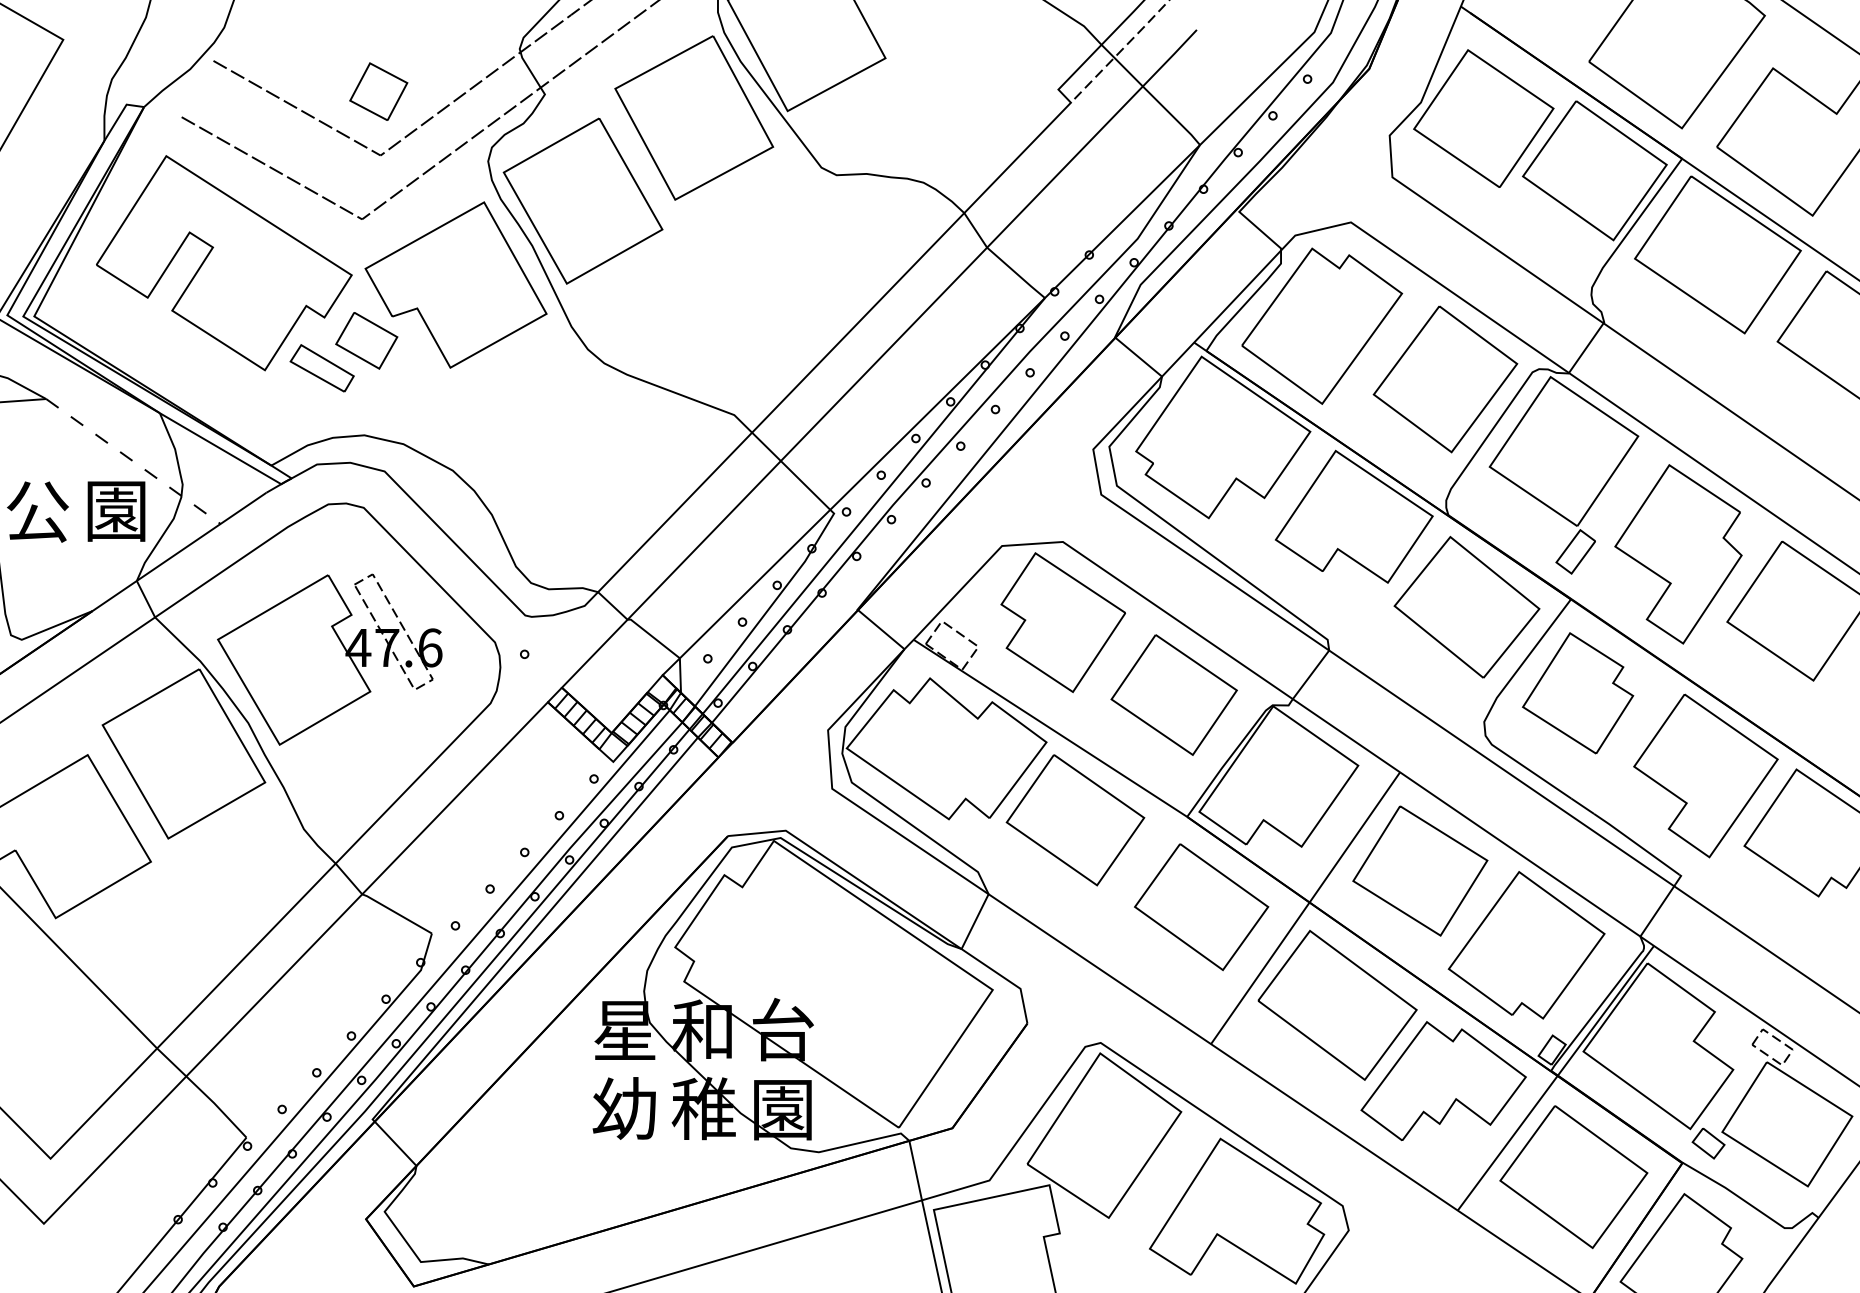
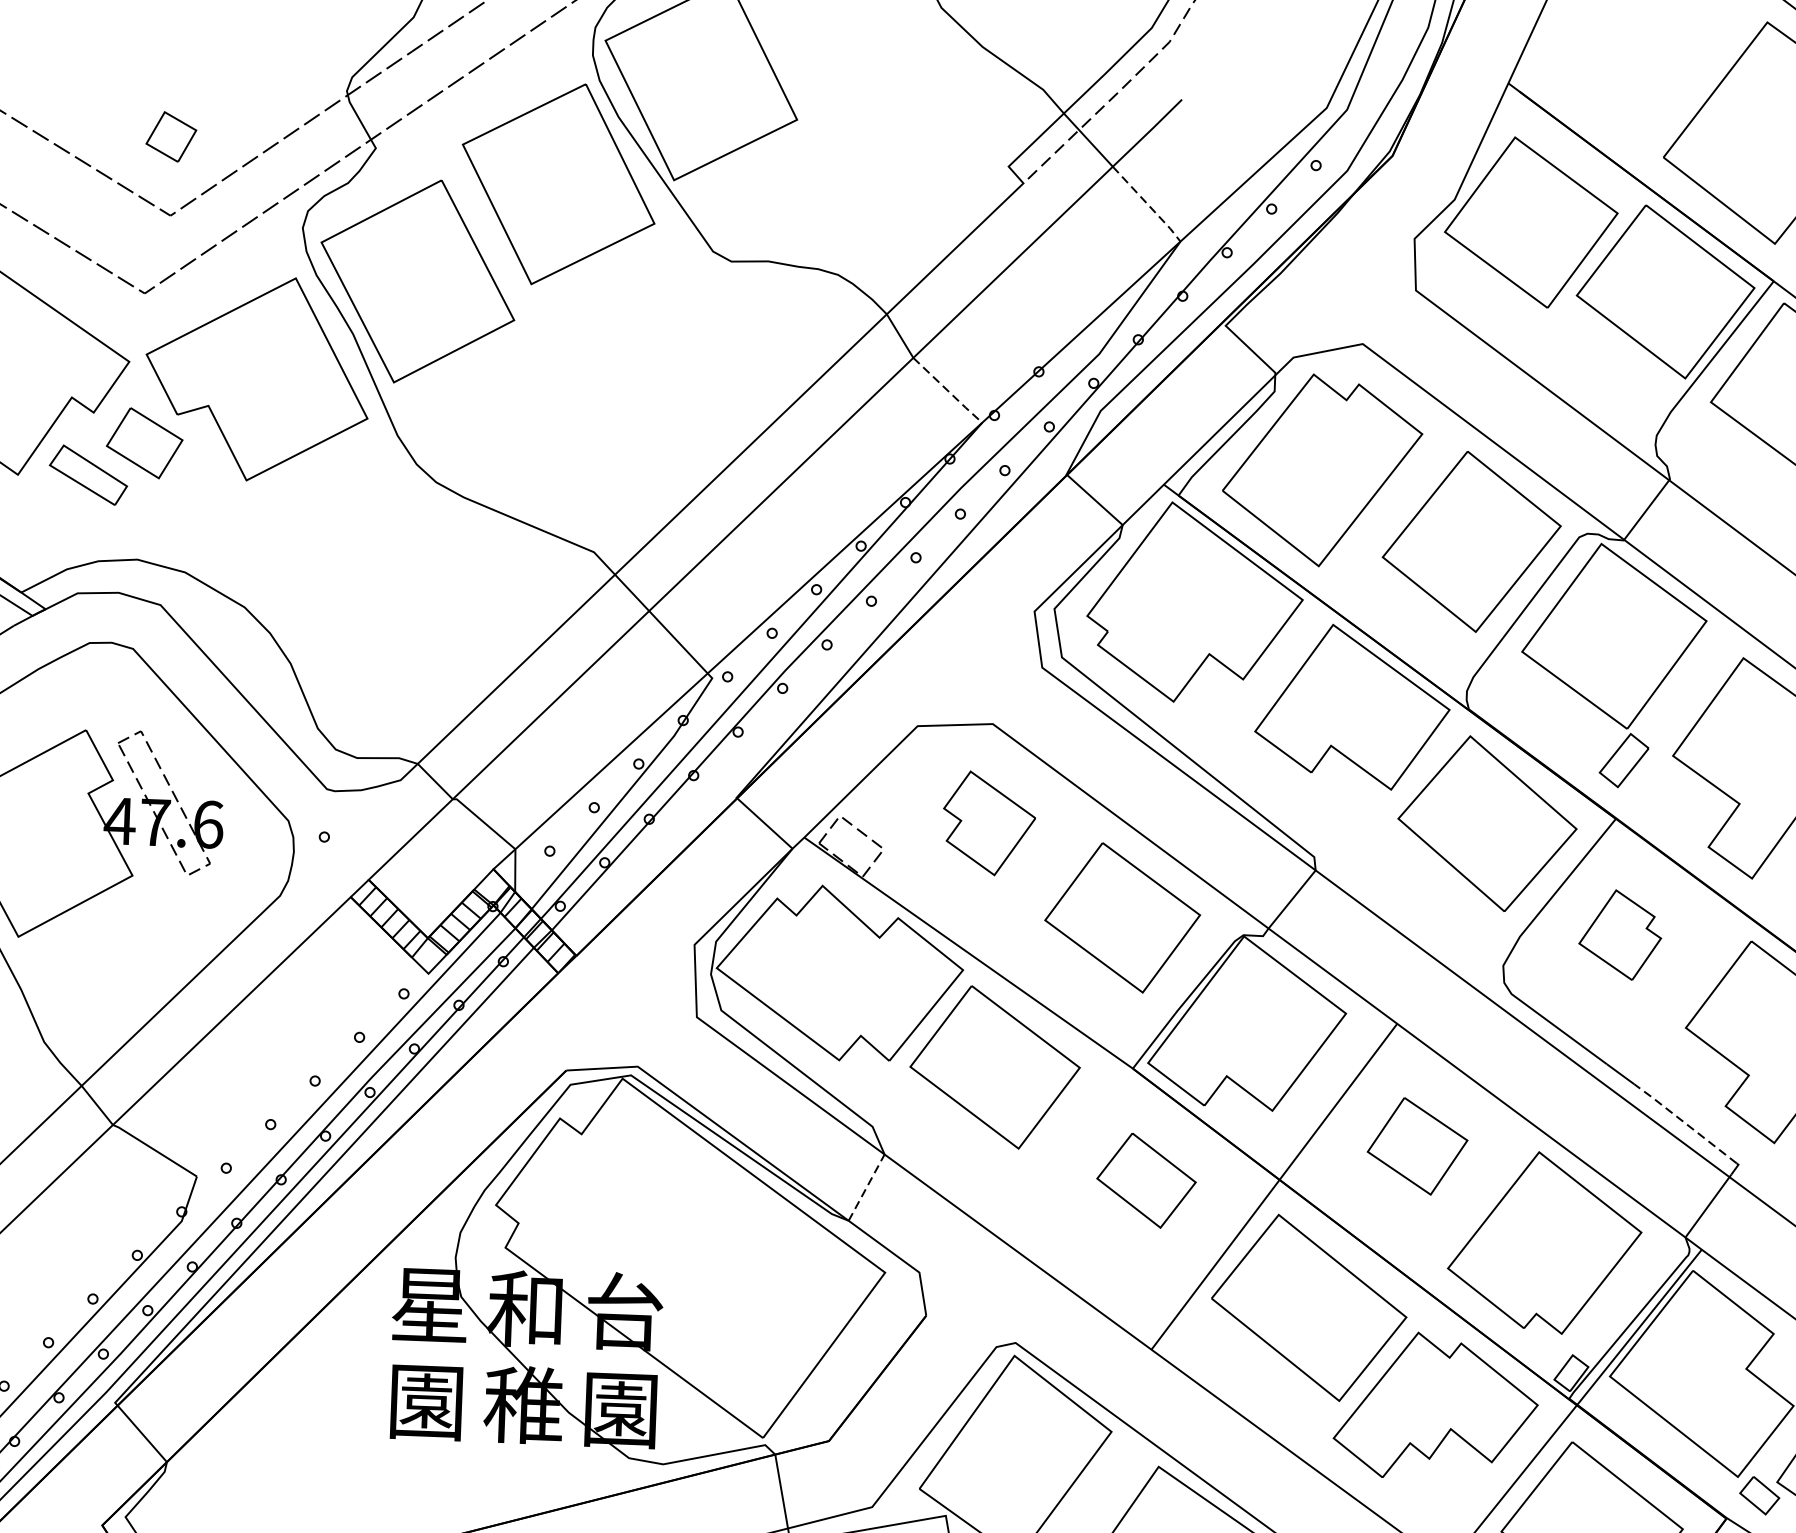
part: (378, 91) -> (170, 136), size x0.7
line: (1172, 115) -> (1147, 203), solid -> dashed
line: (1016, 273) -> (948, 391), solid -> dashed
part: (1062, 622) -> (988, 823), size x0.6
part: (1578, 693) -> (1620, 935), size x0.6
line: (1635, 843) -> (1683, 1122), solid -> dashed
part: (1420, 870) -> (1417, 1145), size x0.6
part: (1201, 907) -> (1146, 1180), size x0.6
line: (975, 921) -> (867, 1187), solid -> dashed
text: (623, 1108) -> (424, 1401), 幼 -> 園

